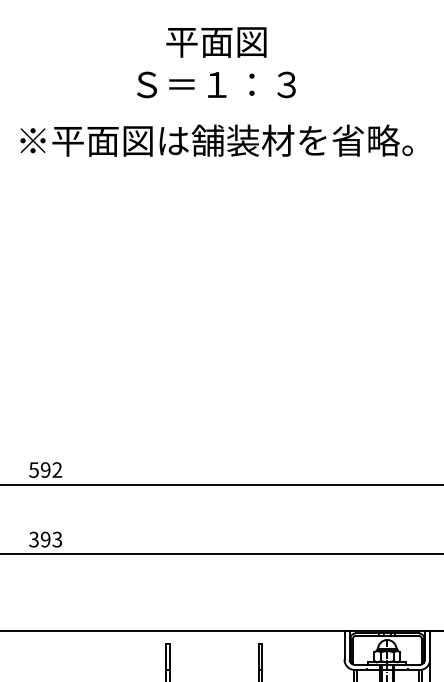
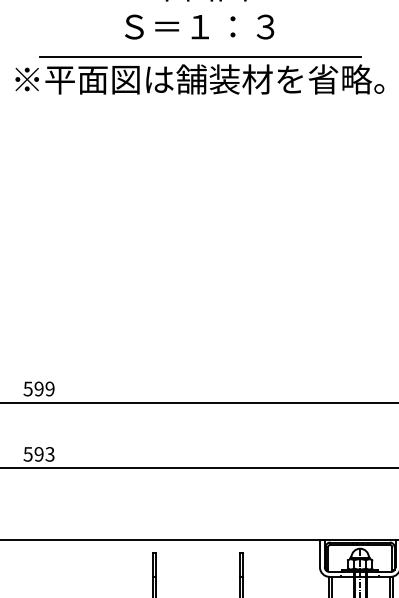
line: (216, 116) -> (199, 56), added
text: (57, 469) -> (50, 388), 592 -> 599
text: (33, 538) -> (27, 453), 393 -> 593

